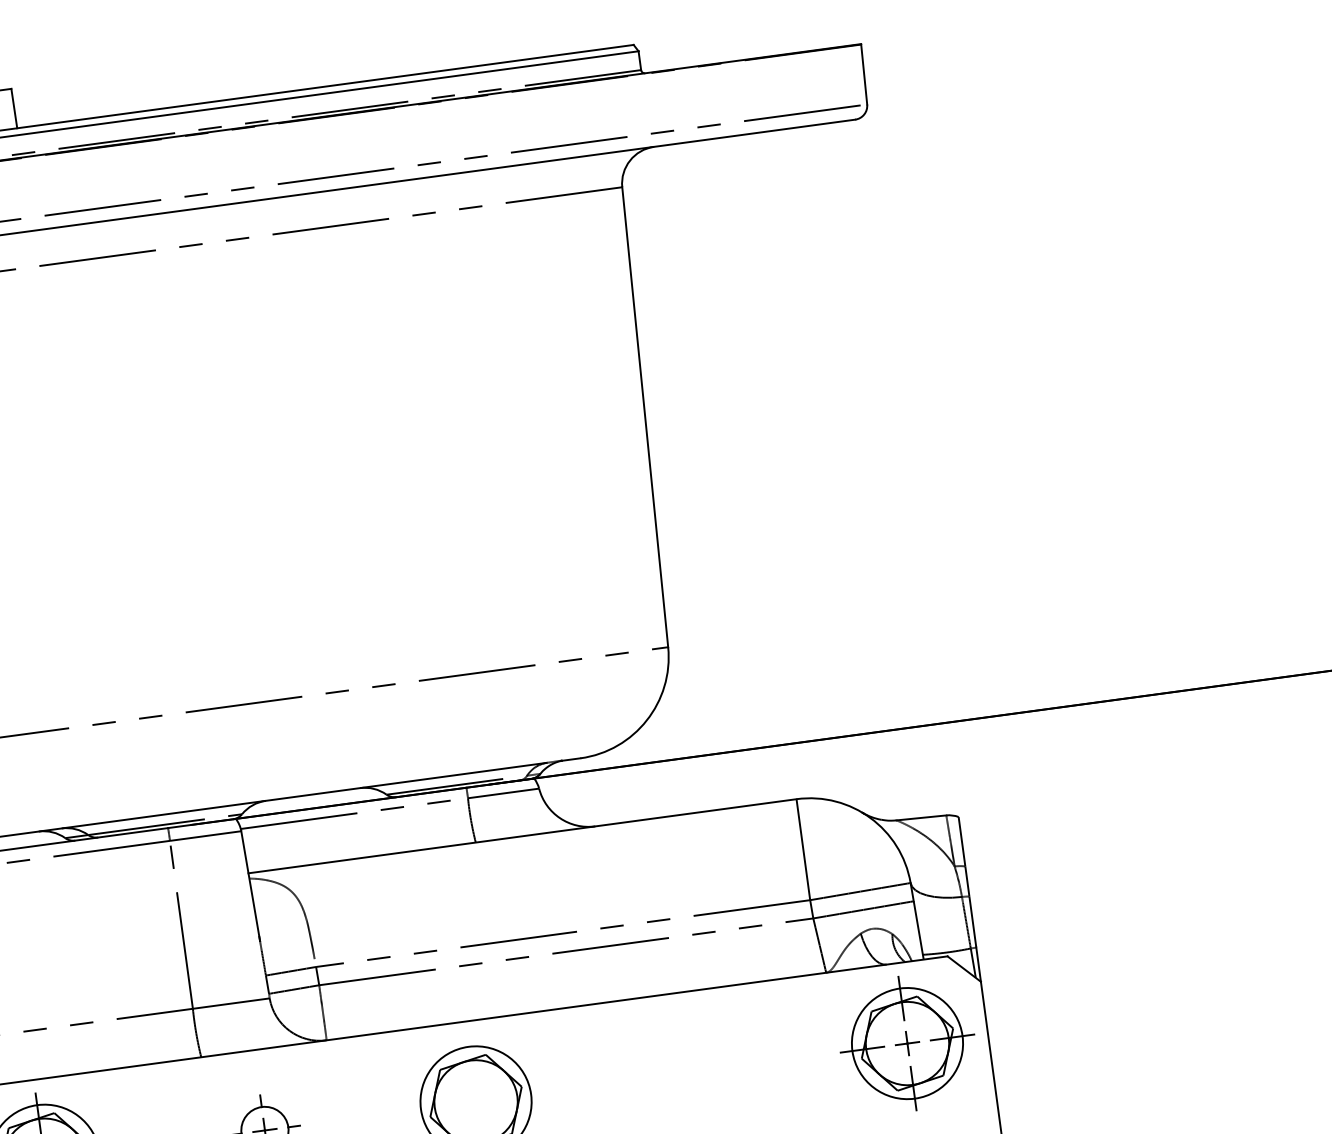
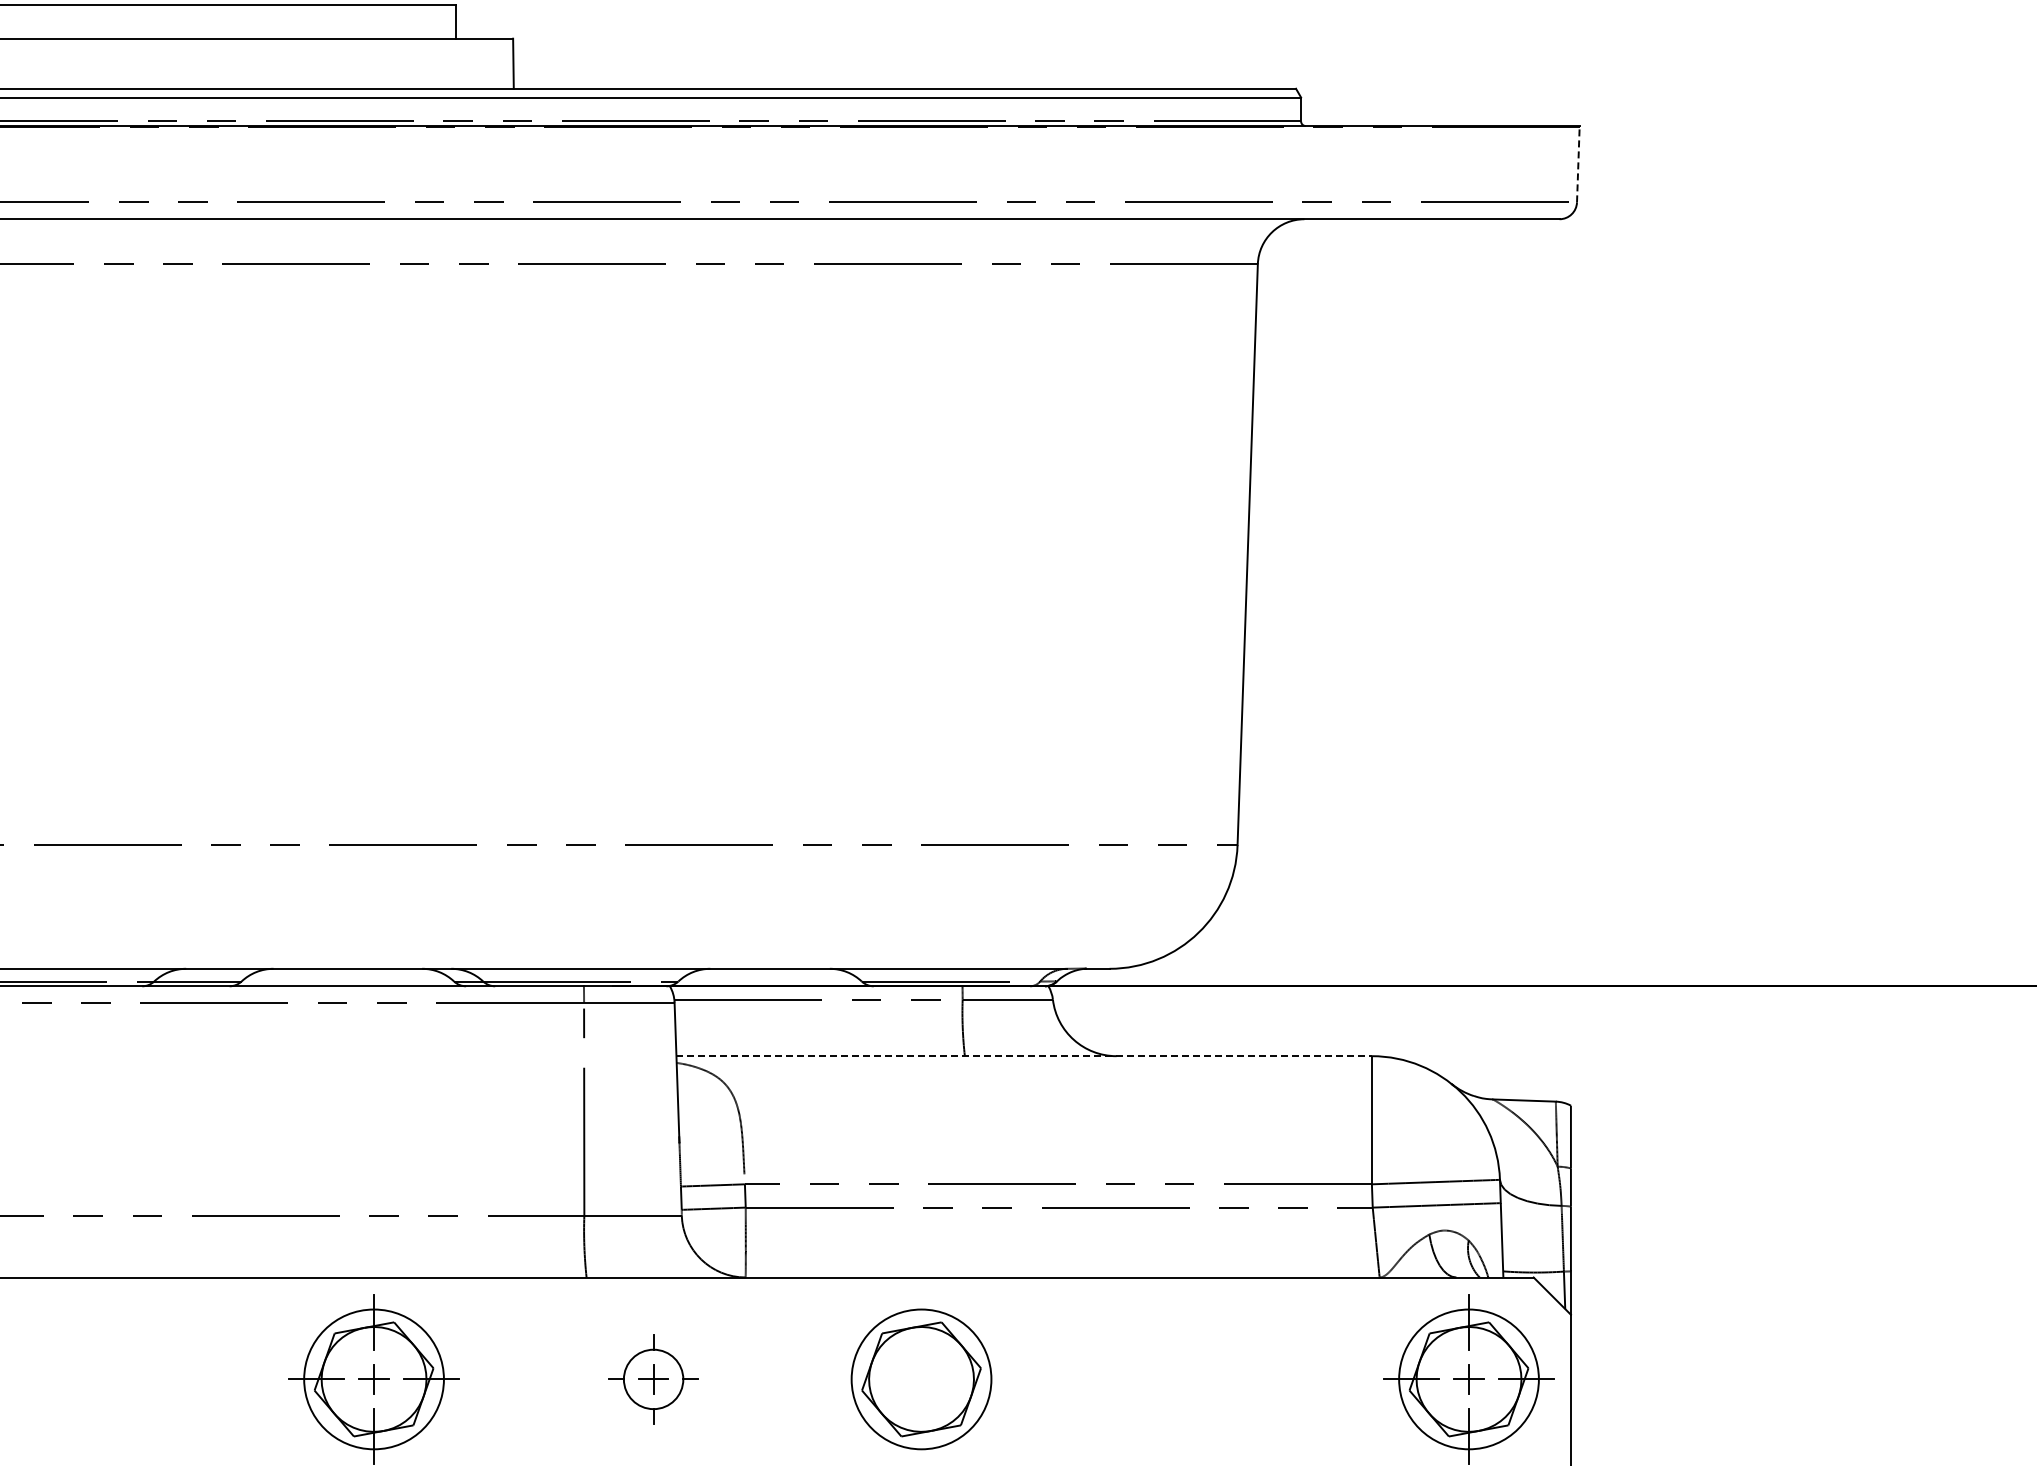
line: (864, 74) -> (1578, 164), solid -> dashed
line: (522, 836) -> (1024, 1056), solid -> dashed

